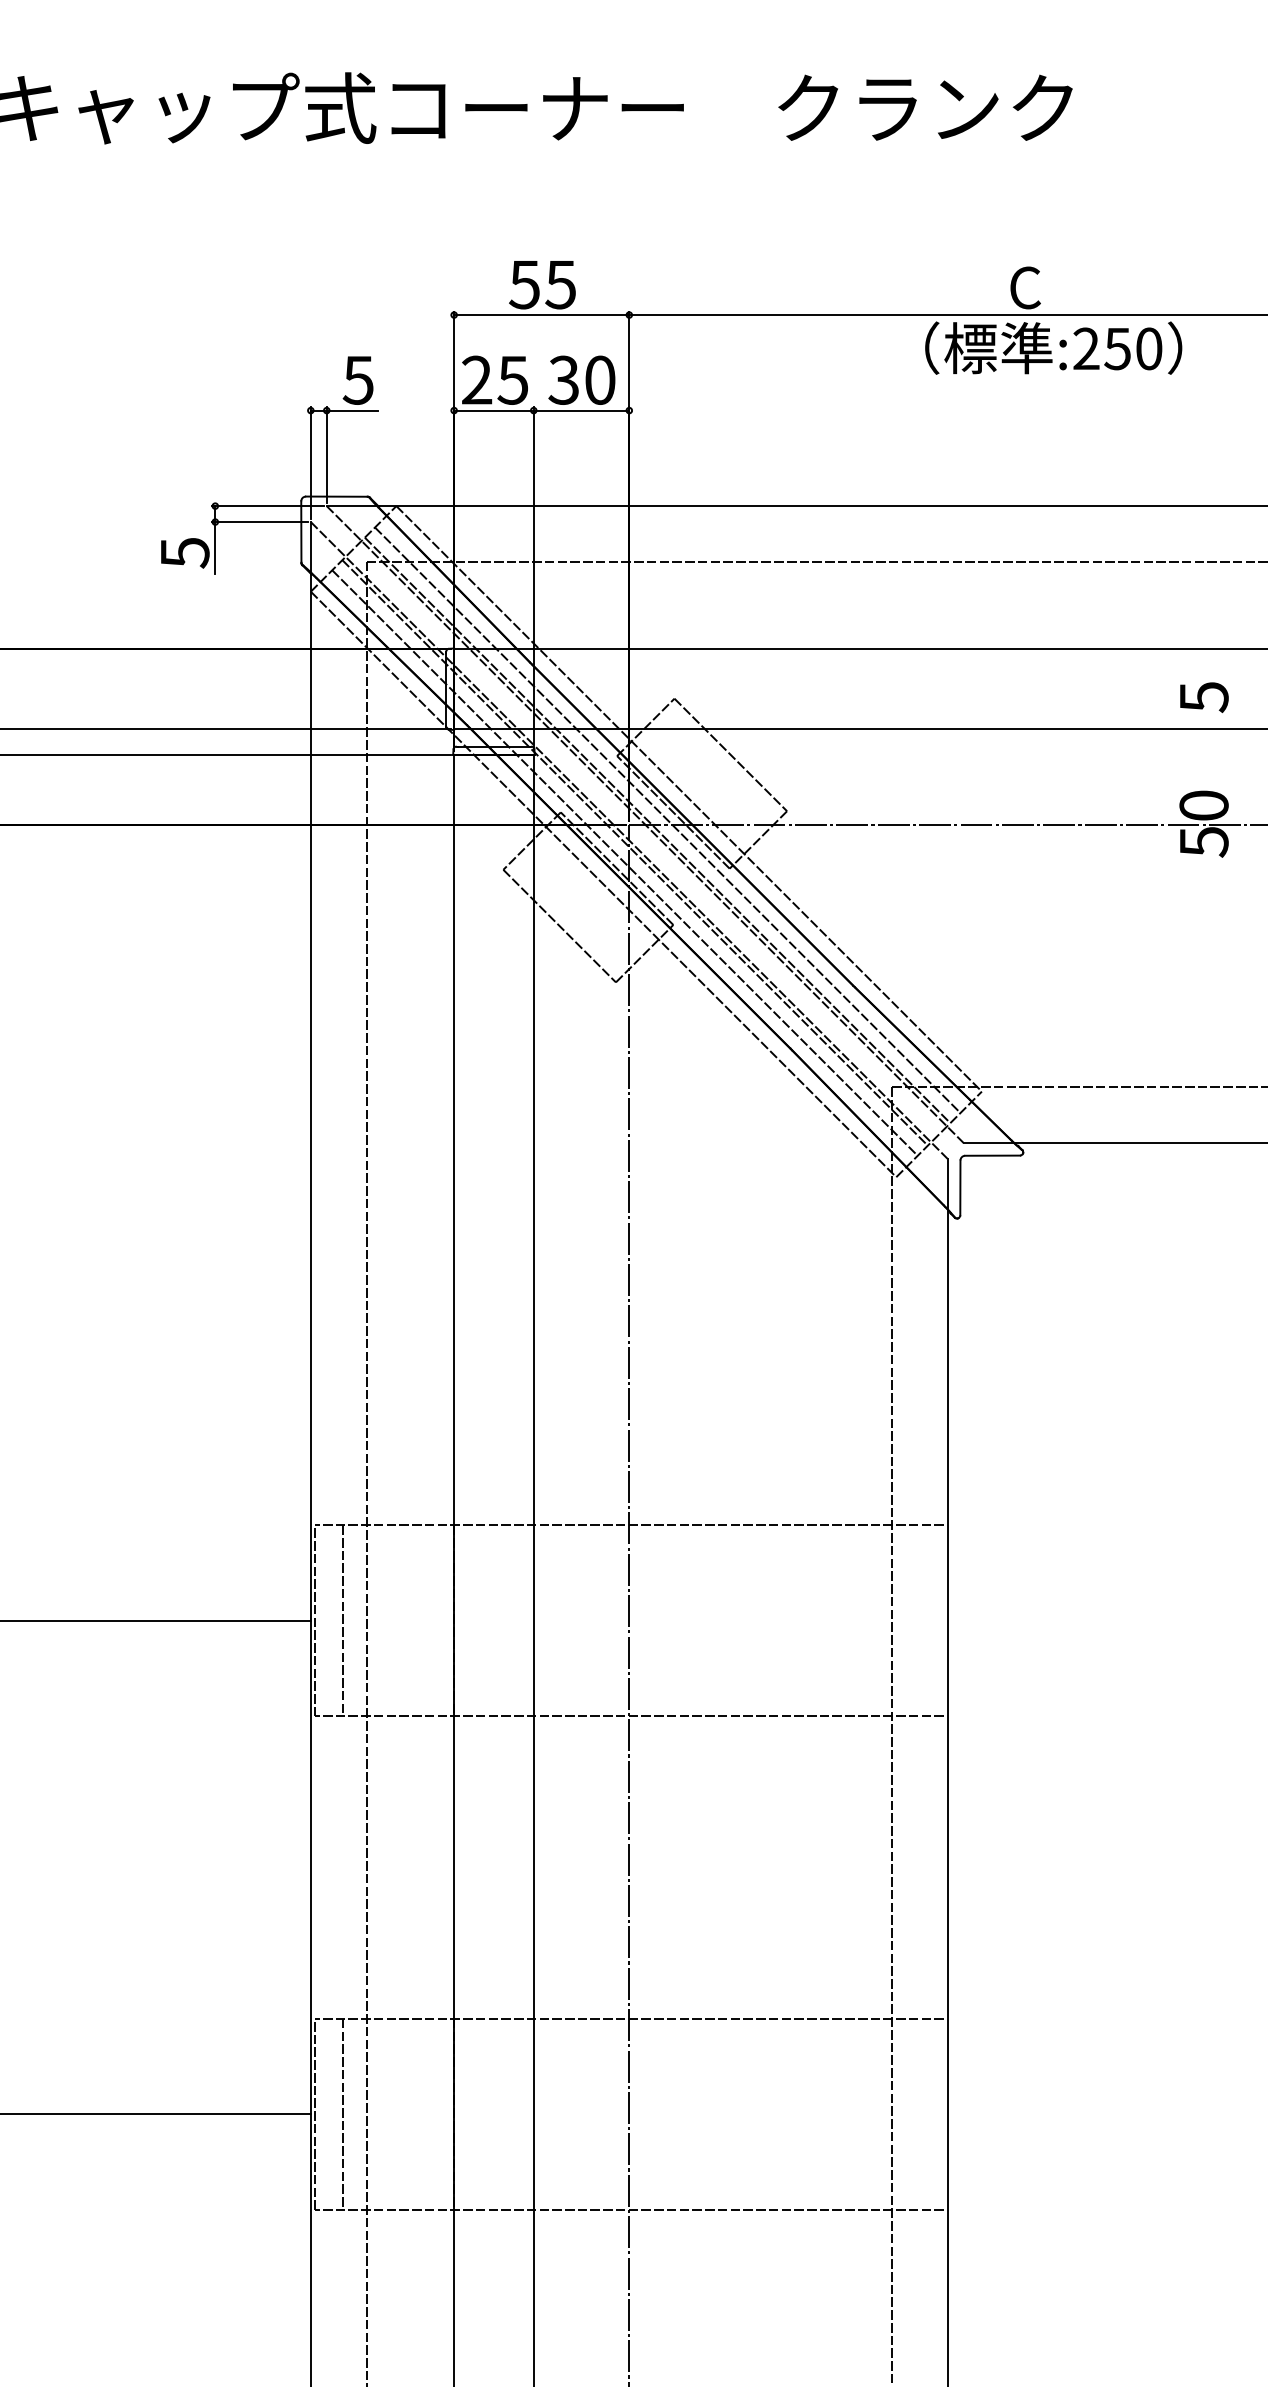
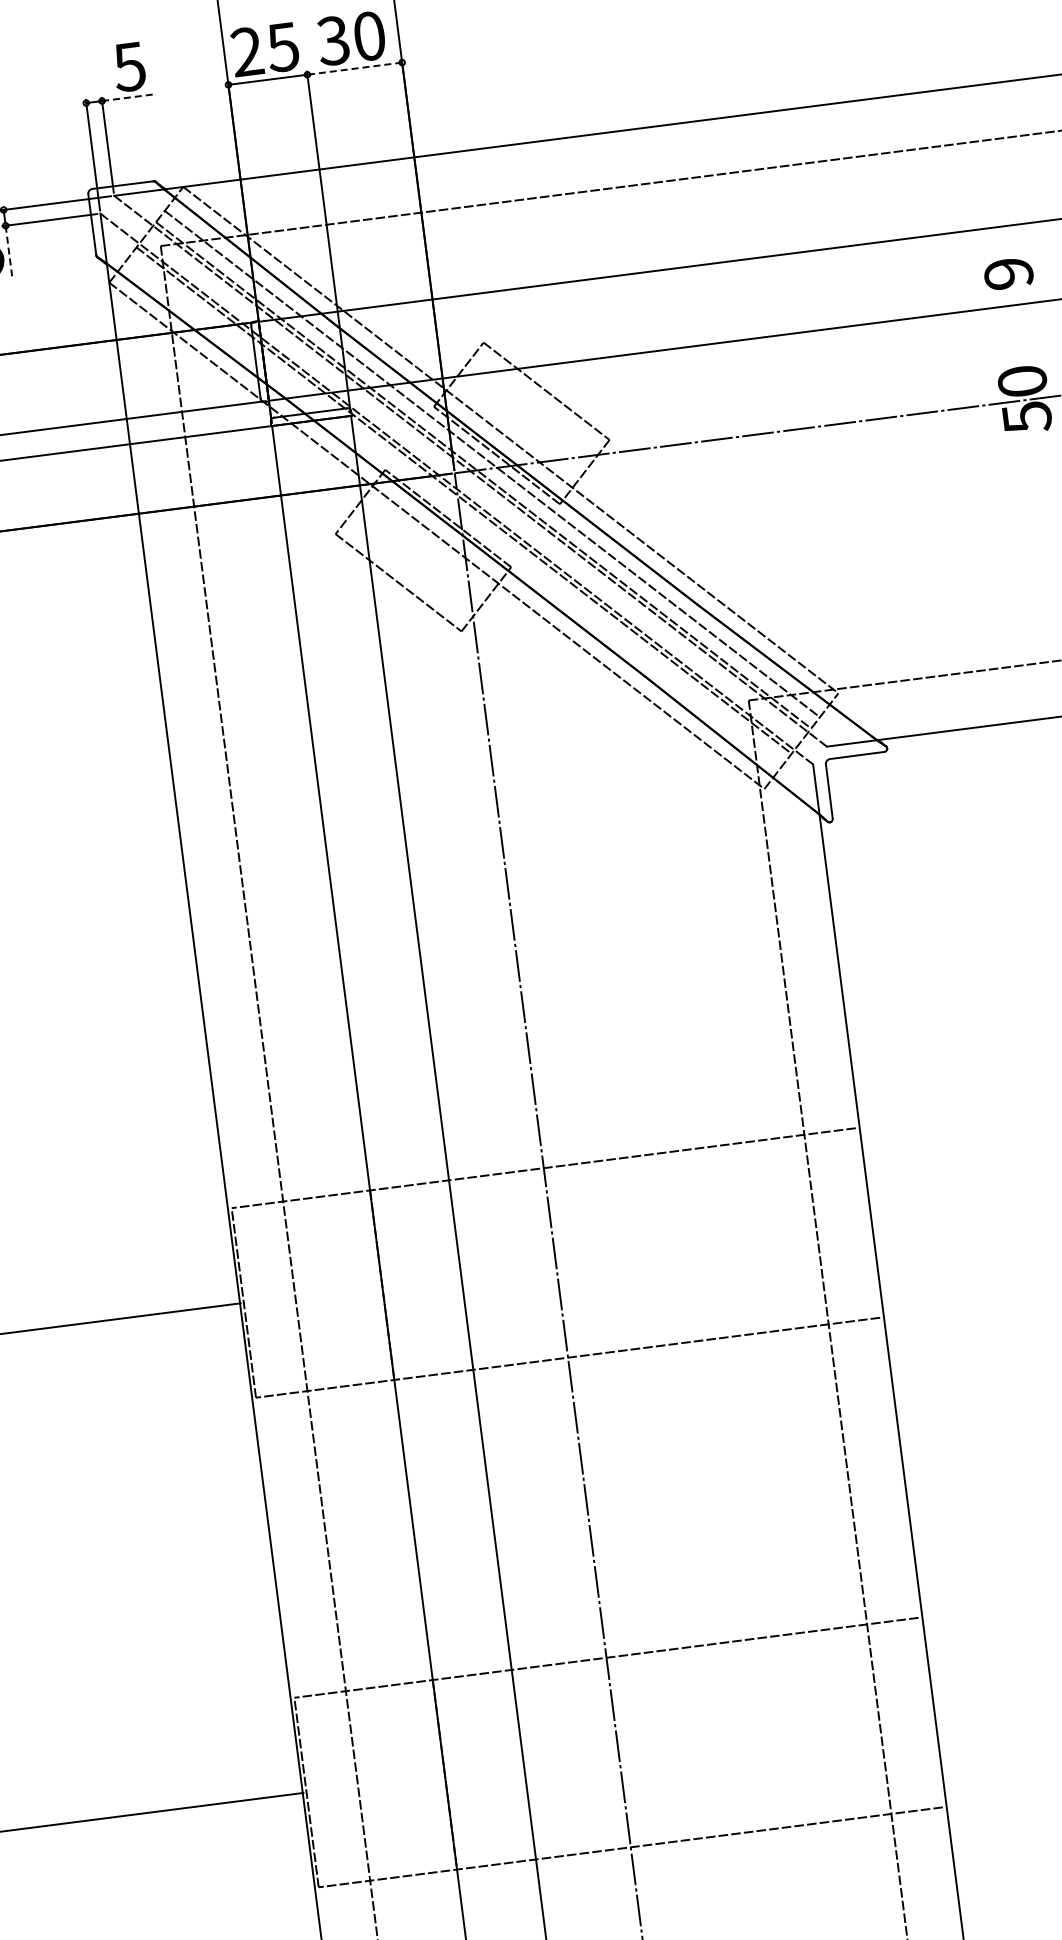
line: (352, 410) -> (127, 97), solid -> dashed
line: (581, 410) -> (354, 68), solid -> dashed
line: (215, 547) -> (9, 250), solid -> dashed
text: (1203, 697) -> (1008, 274), 5 -> 9
line: (624, 862) -> (454, 511), removed
line: (342, 1620) -> (271, 1299), removed
line: (342, 2113) -> (334, 1788), removed

